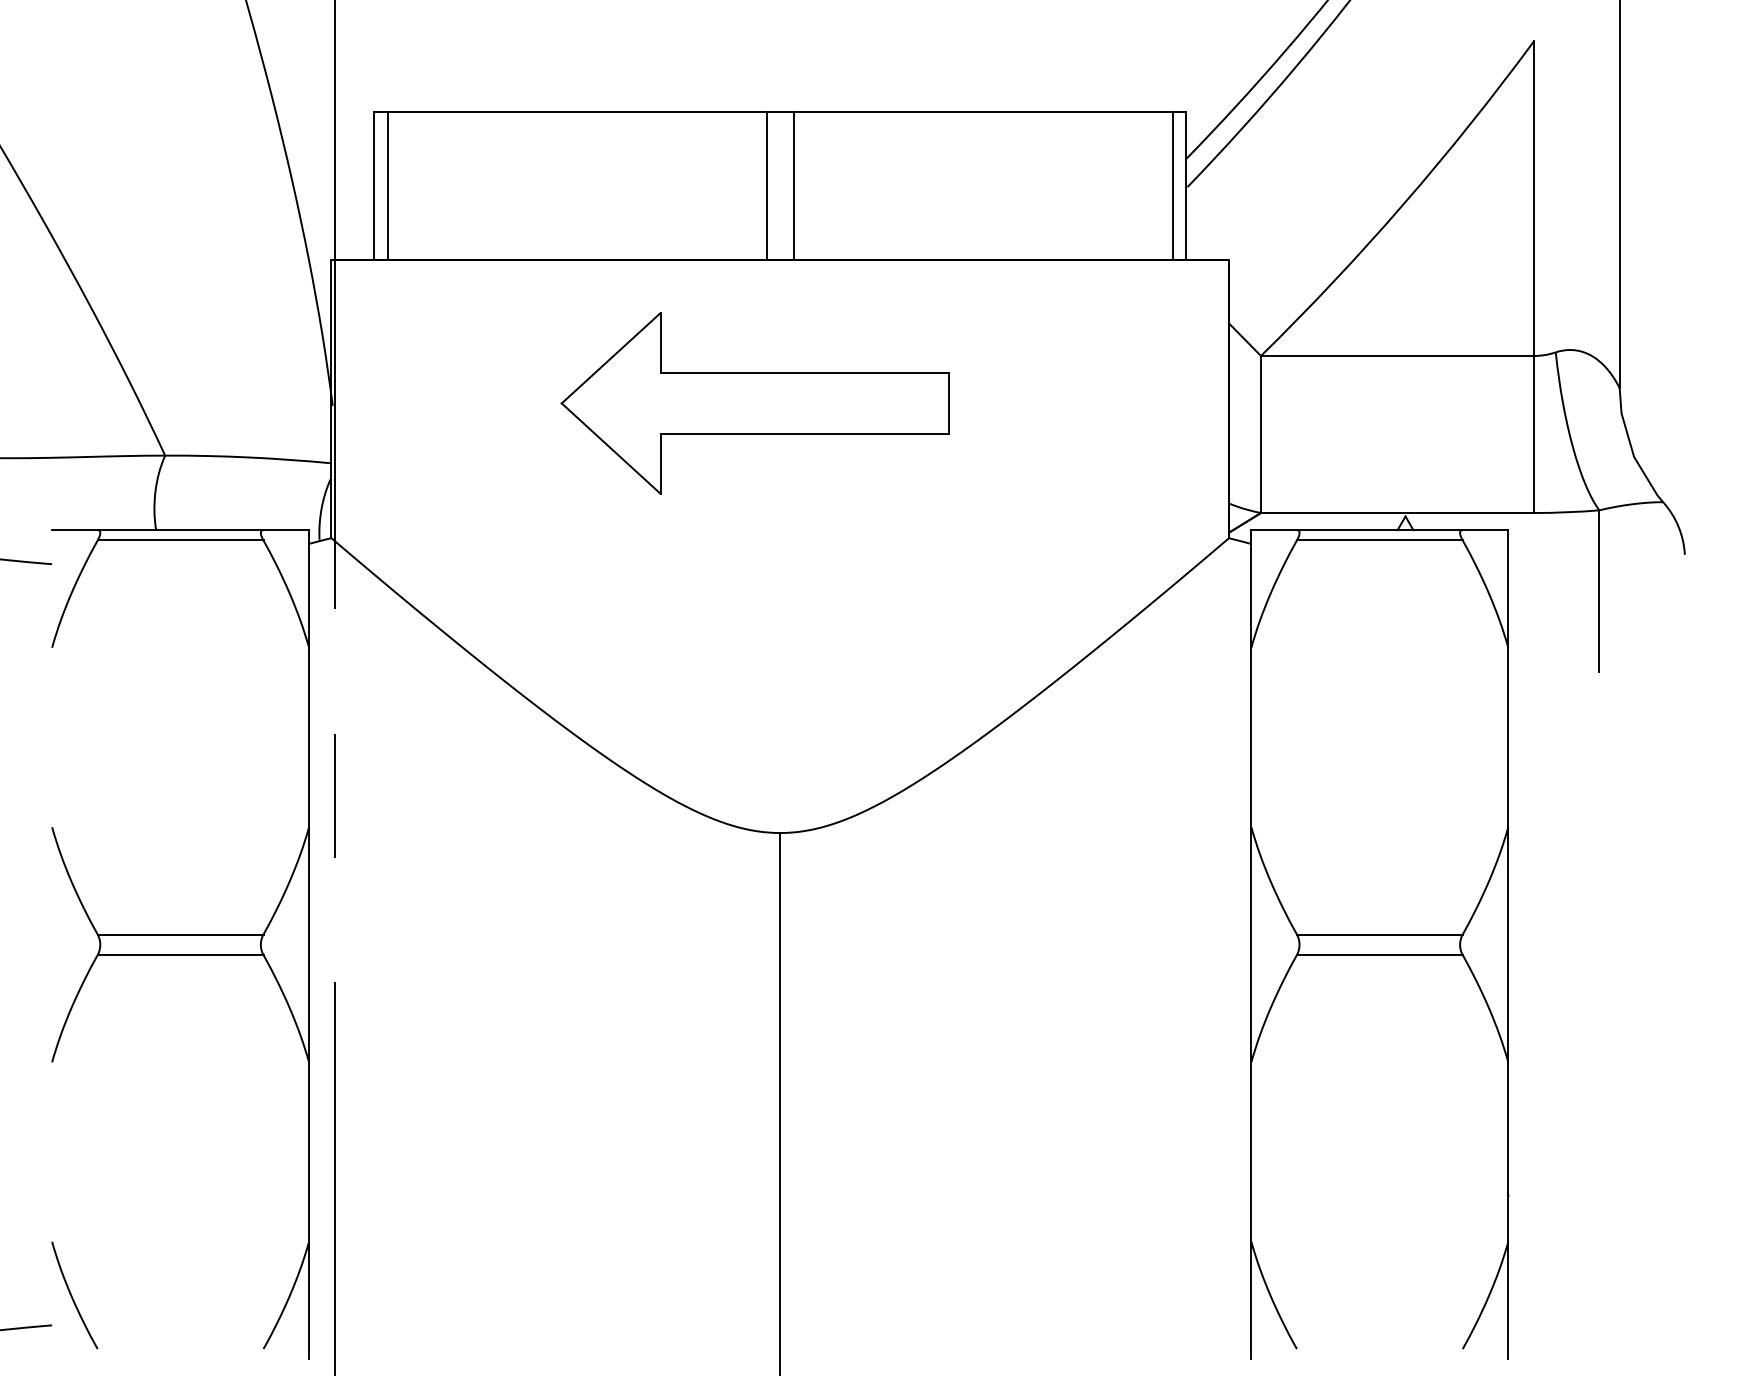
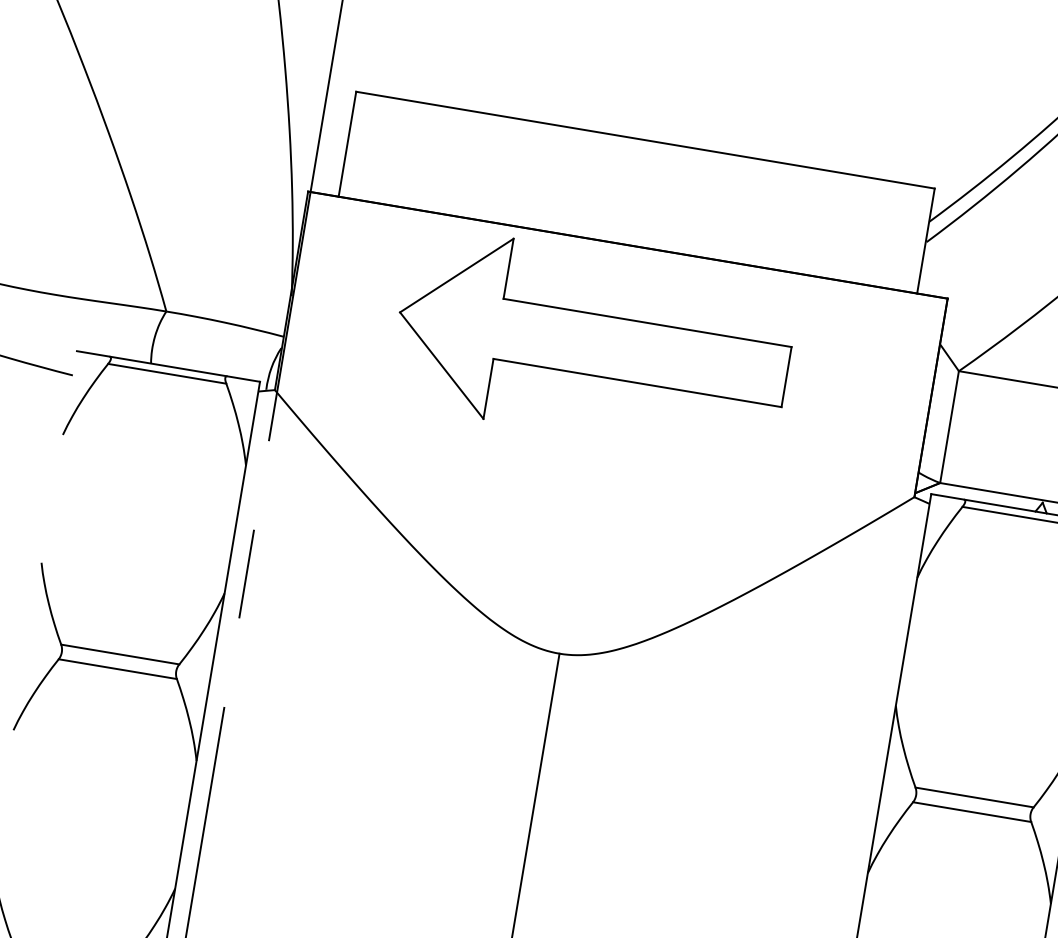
line: (387, 185) -> (356, 145), removed
line: (766, 185) -> (626, 190), removed
line: (793, 185) -> (646, 193), removed
line: (1172, 185) -> (916, 239), removed
part: (754, 403) -> (592, 344), size x1.4

